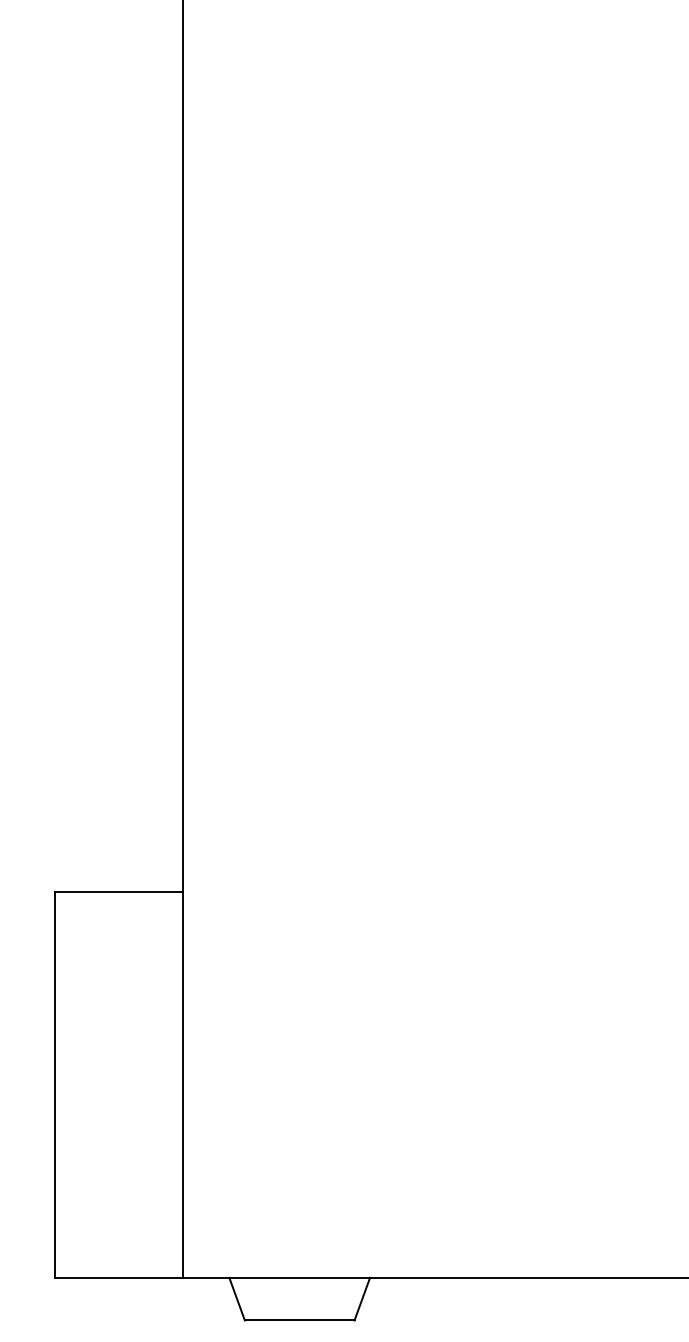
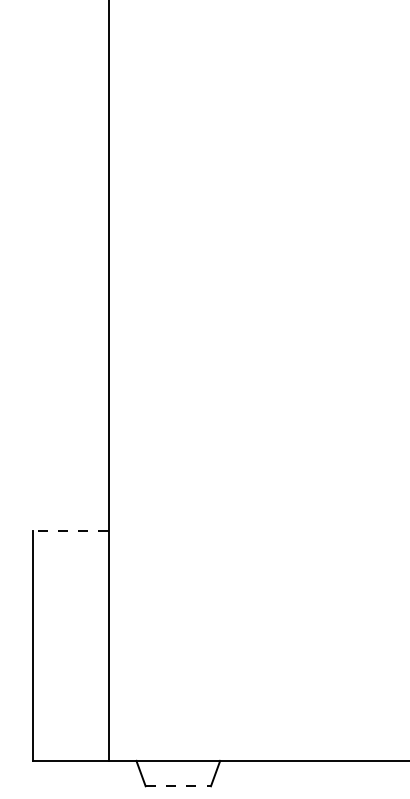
line: (118, 890) -> (70, 530), solid -> dashed
line: (299, 1320) -> (178, 786), solid -> dashed

